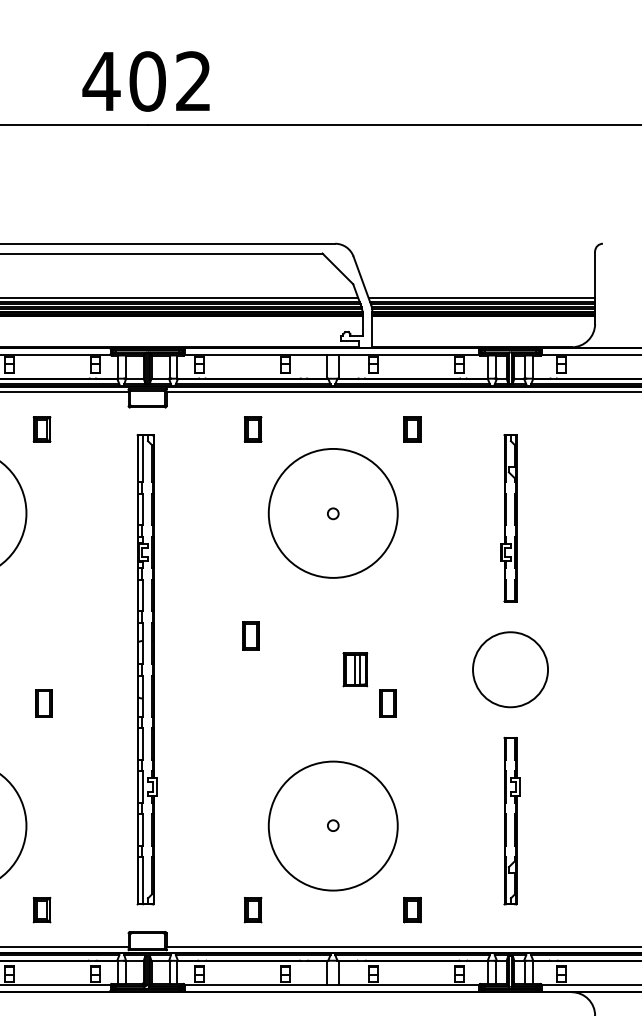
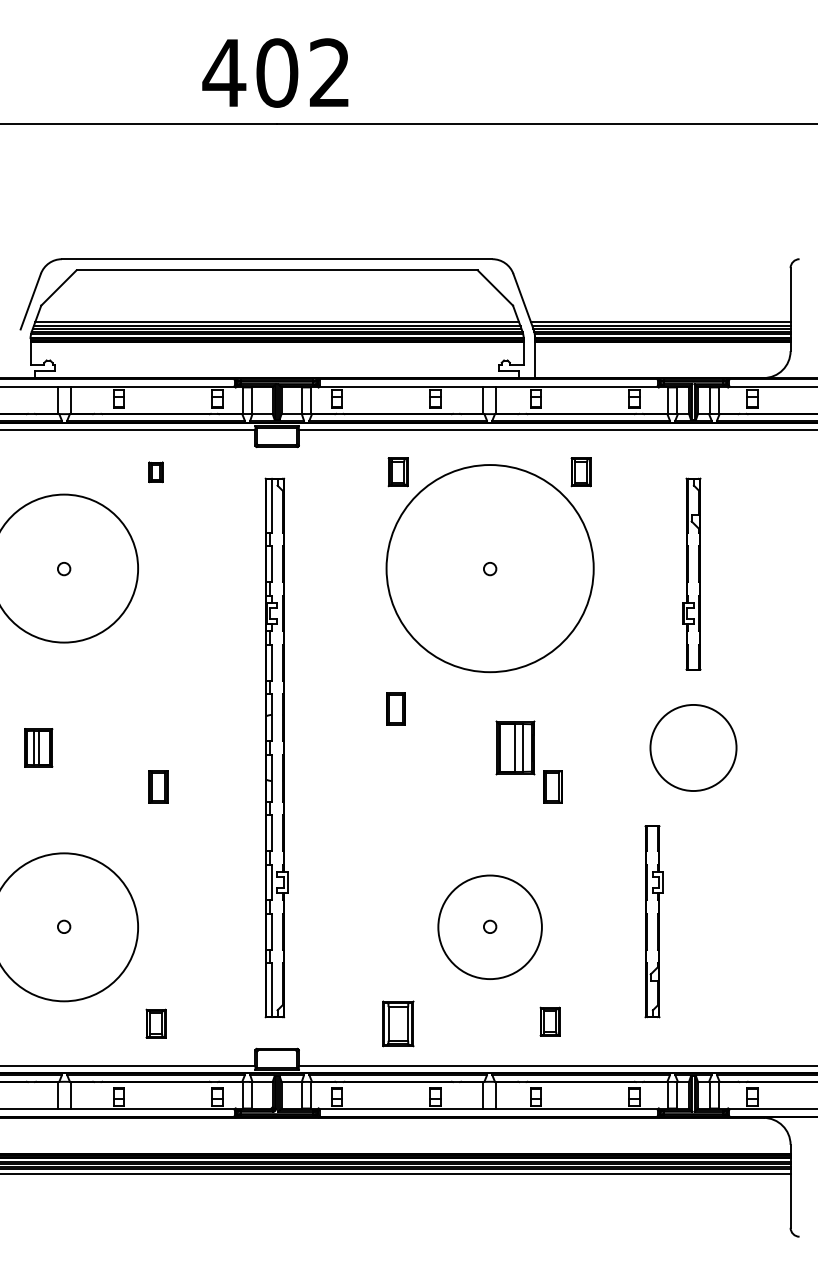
part: (41, 429) -> (155, 472), size x0.7
circle: (333, 513) -> (490, 568), size x1.4
part: (355, 669) -> (515, 747), size x1.4
part: (511, 821) -> (653, 921), moved
circle: (333, 826) -> (490, 927), size x0.7
part: (252, 909) -> (397, 1023), size x1.6
part: (412, 909) -> (549, 1021), moved

